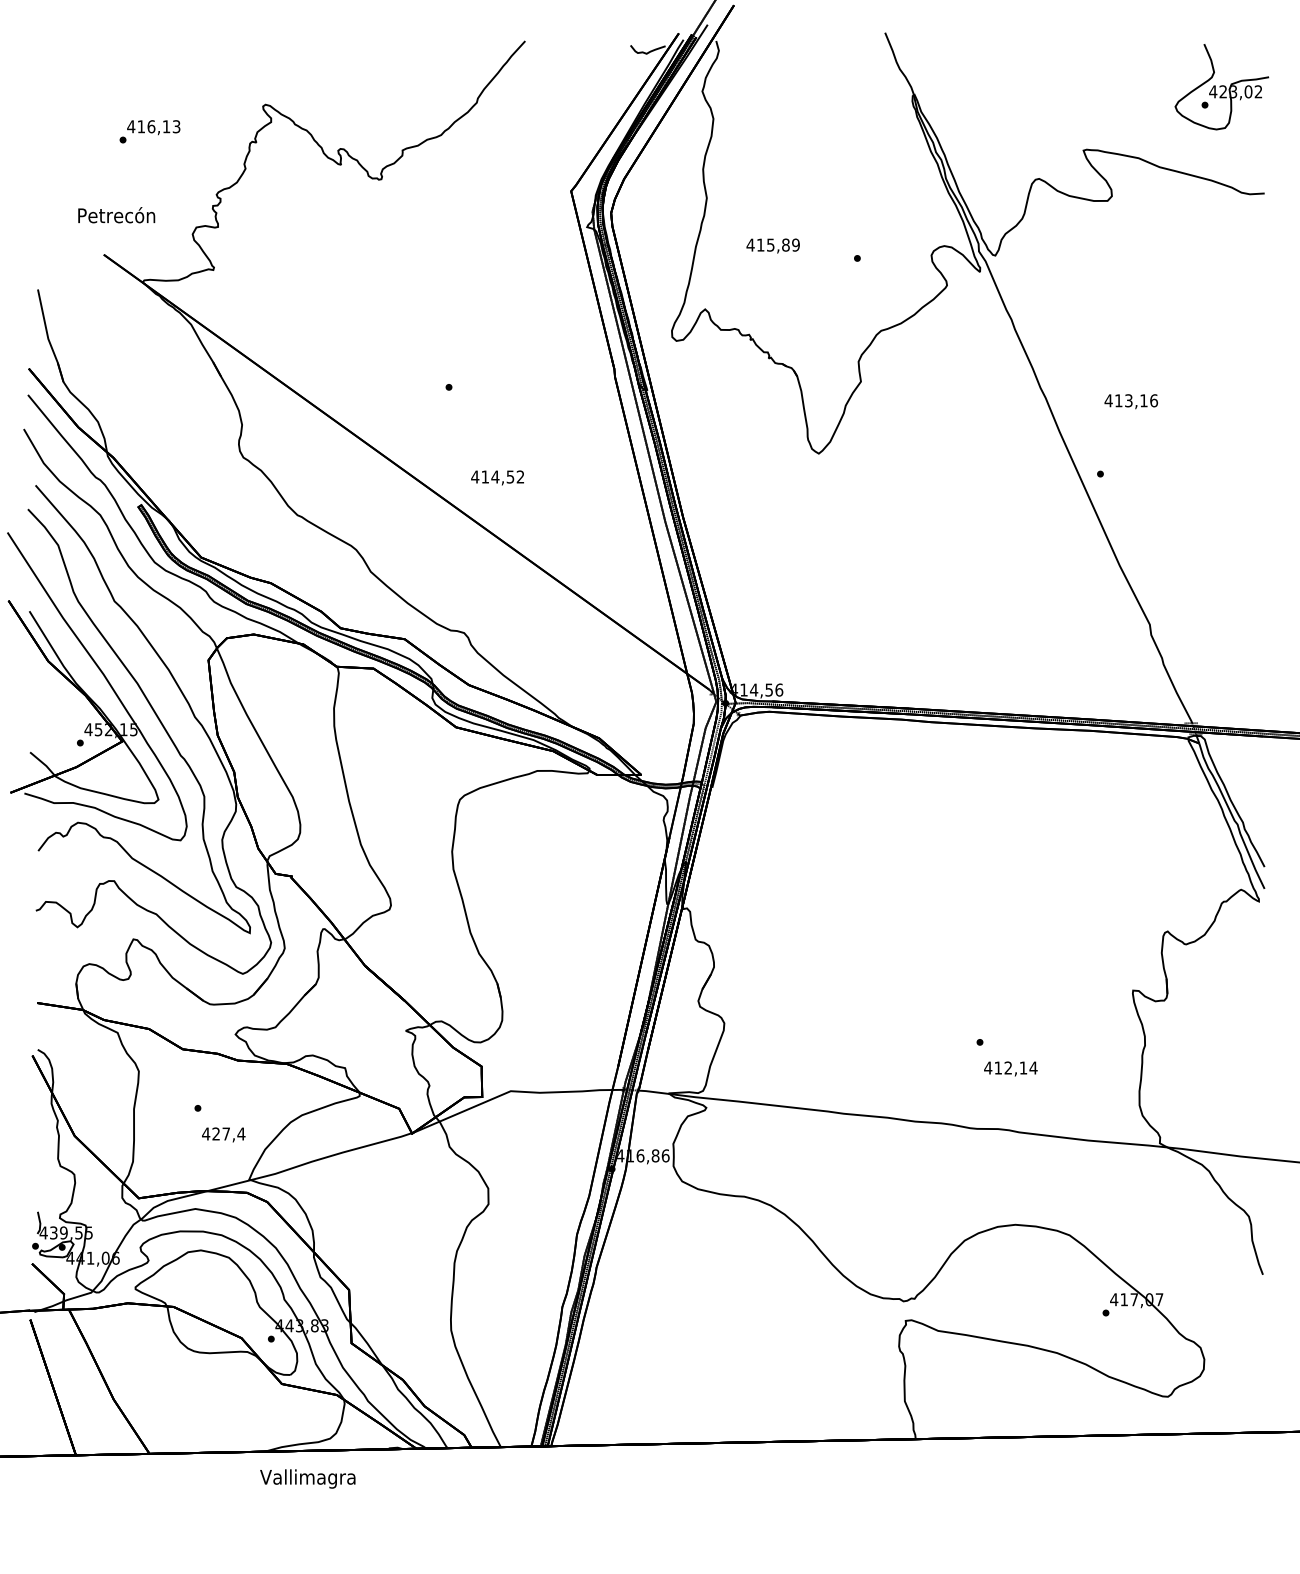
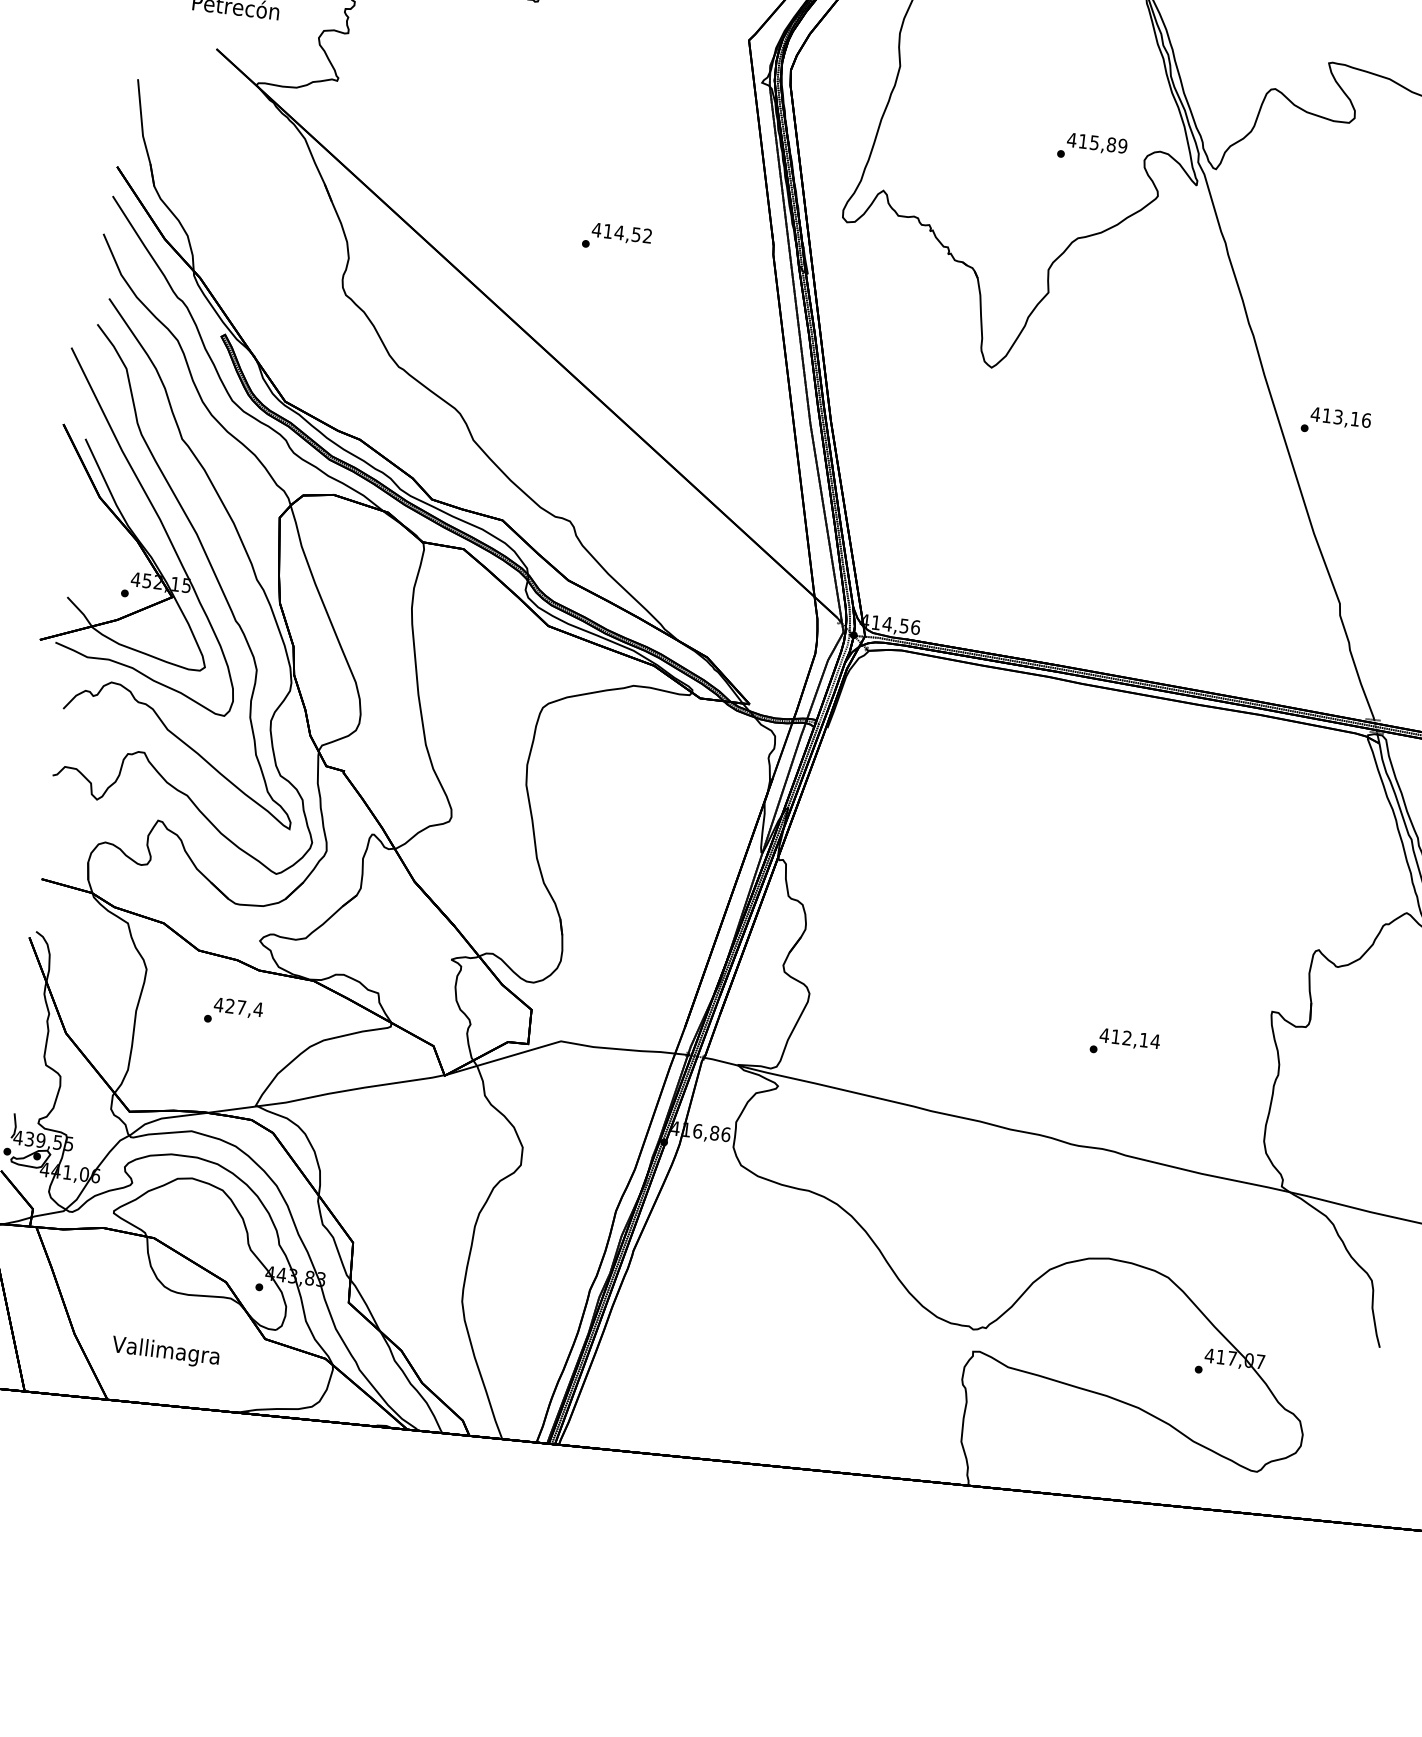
text: (772, 245) -> (1096, 143), moved
text: (1130, 401) -> (1340, 418), moved
text: (497, 477) -> (621, 233), moved
text: (1010, 1068) -> (1129, 1038), moved
text: (223, 1134) -> (238, 1007), moved
text: (307, 1478) -> (165, 1351), moved

